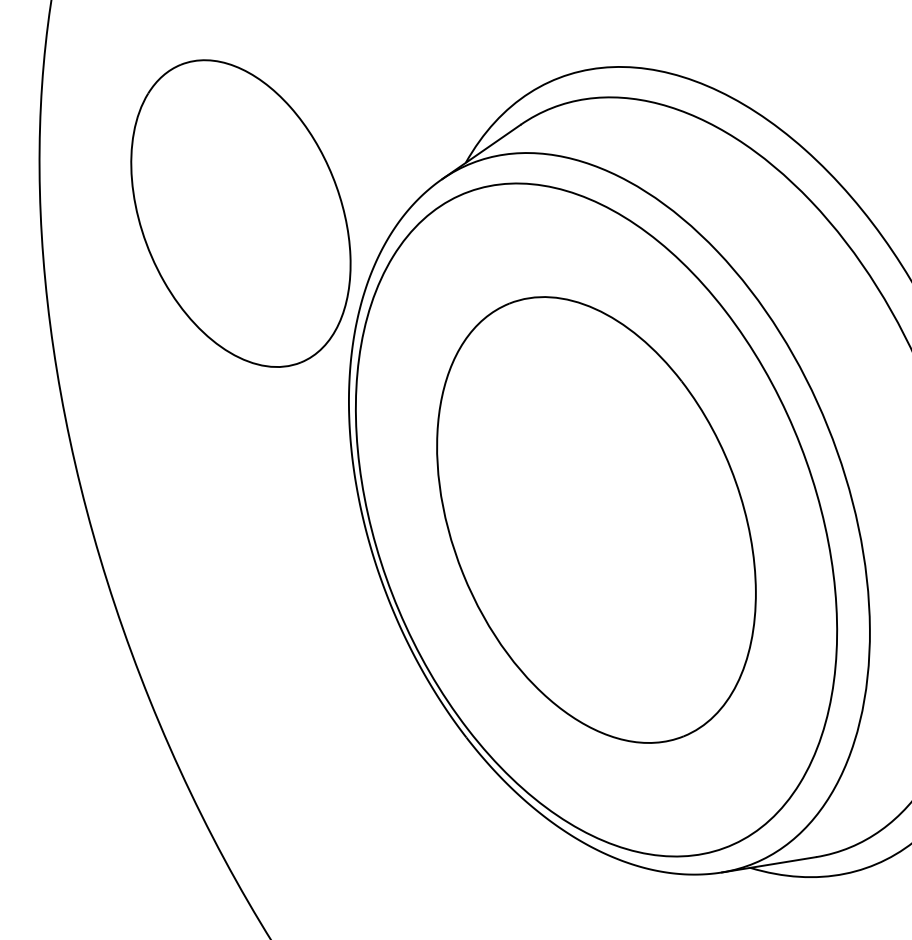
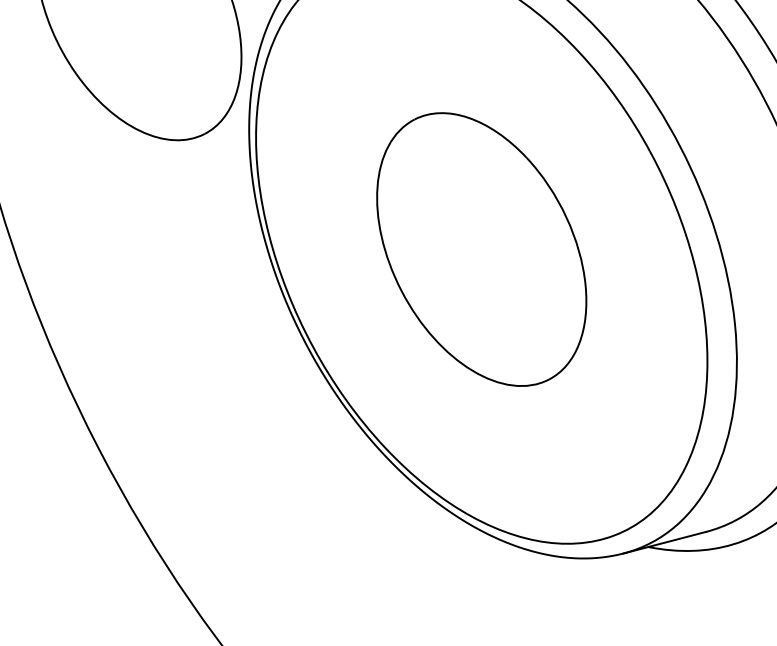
part: (596, 519) -> (481, 249), size x0.7

